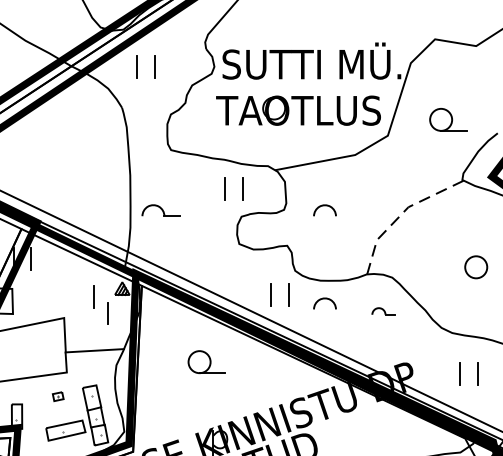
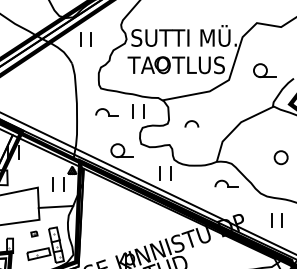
part: (160, 211) -> (106, 112), moved
line: (402, 214) -> (237, 126), dashed -> solid
line: (92, 295) -> (52, 184), moved
arc: (322, 300) -> (190, 177), removed
part: (383, 310) -> (226, 183), size x1.67
part: (205, 361) -> (121, 150), moved

